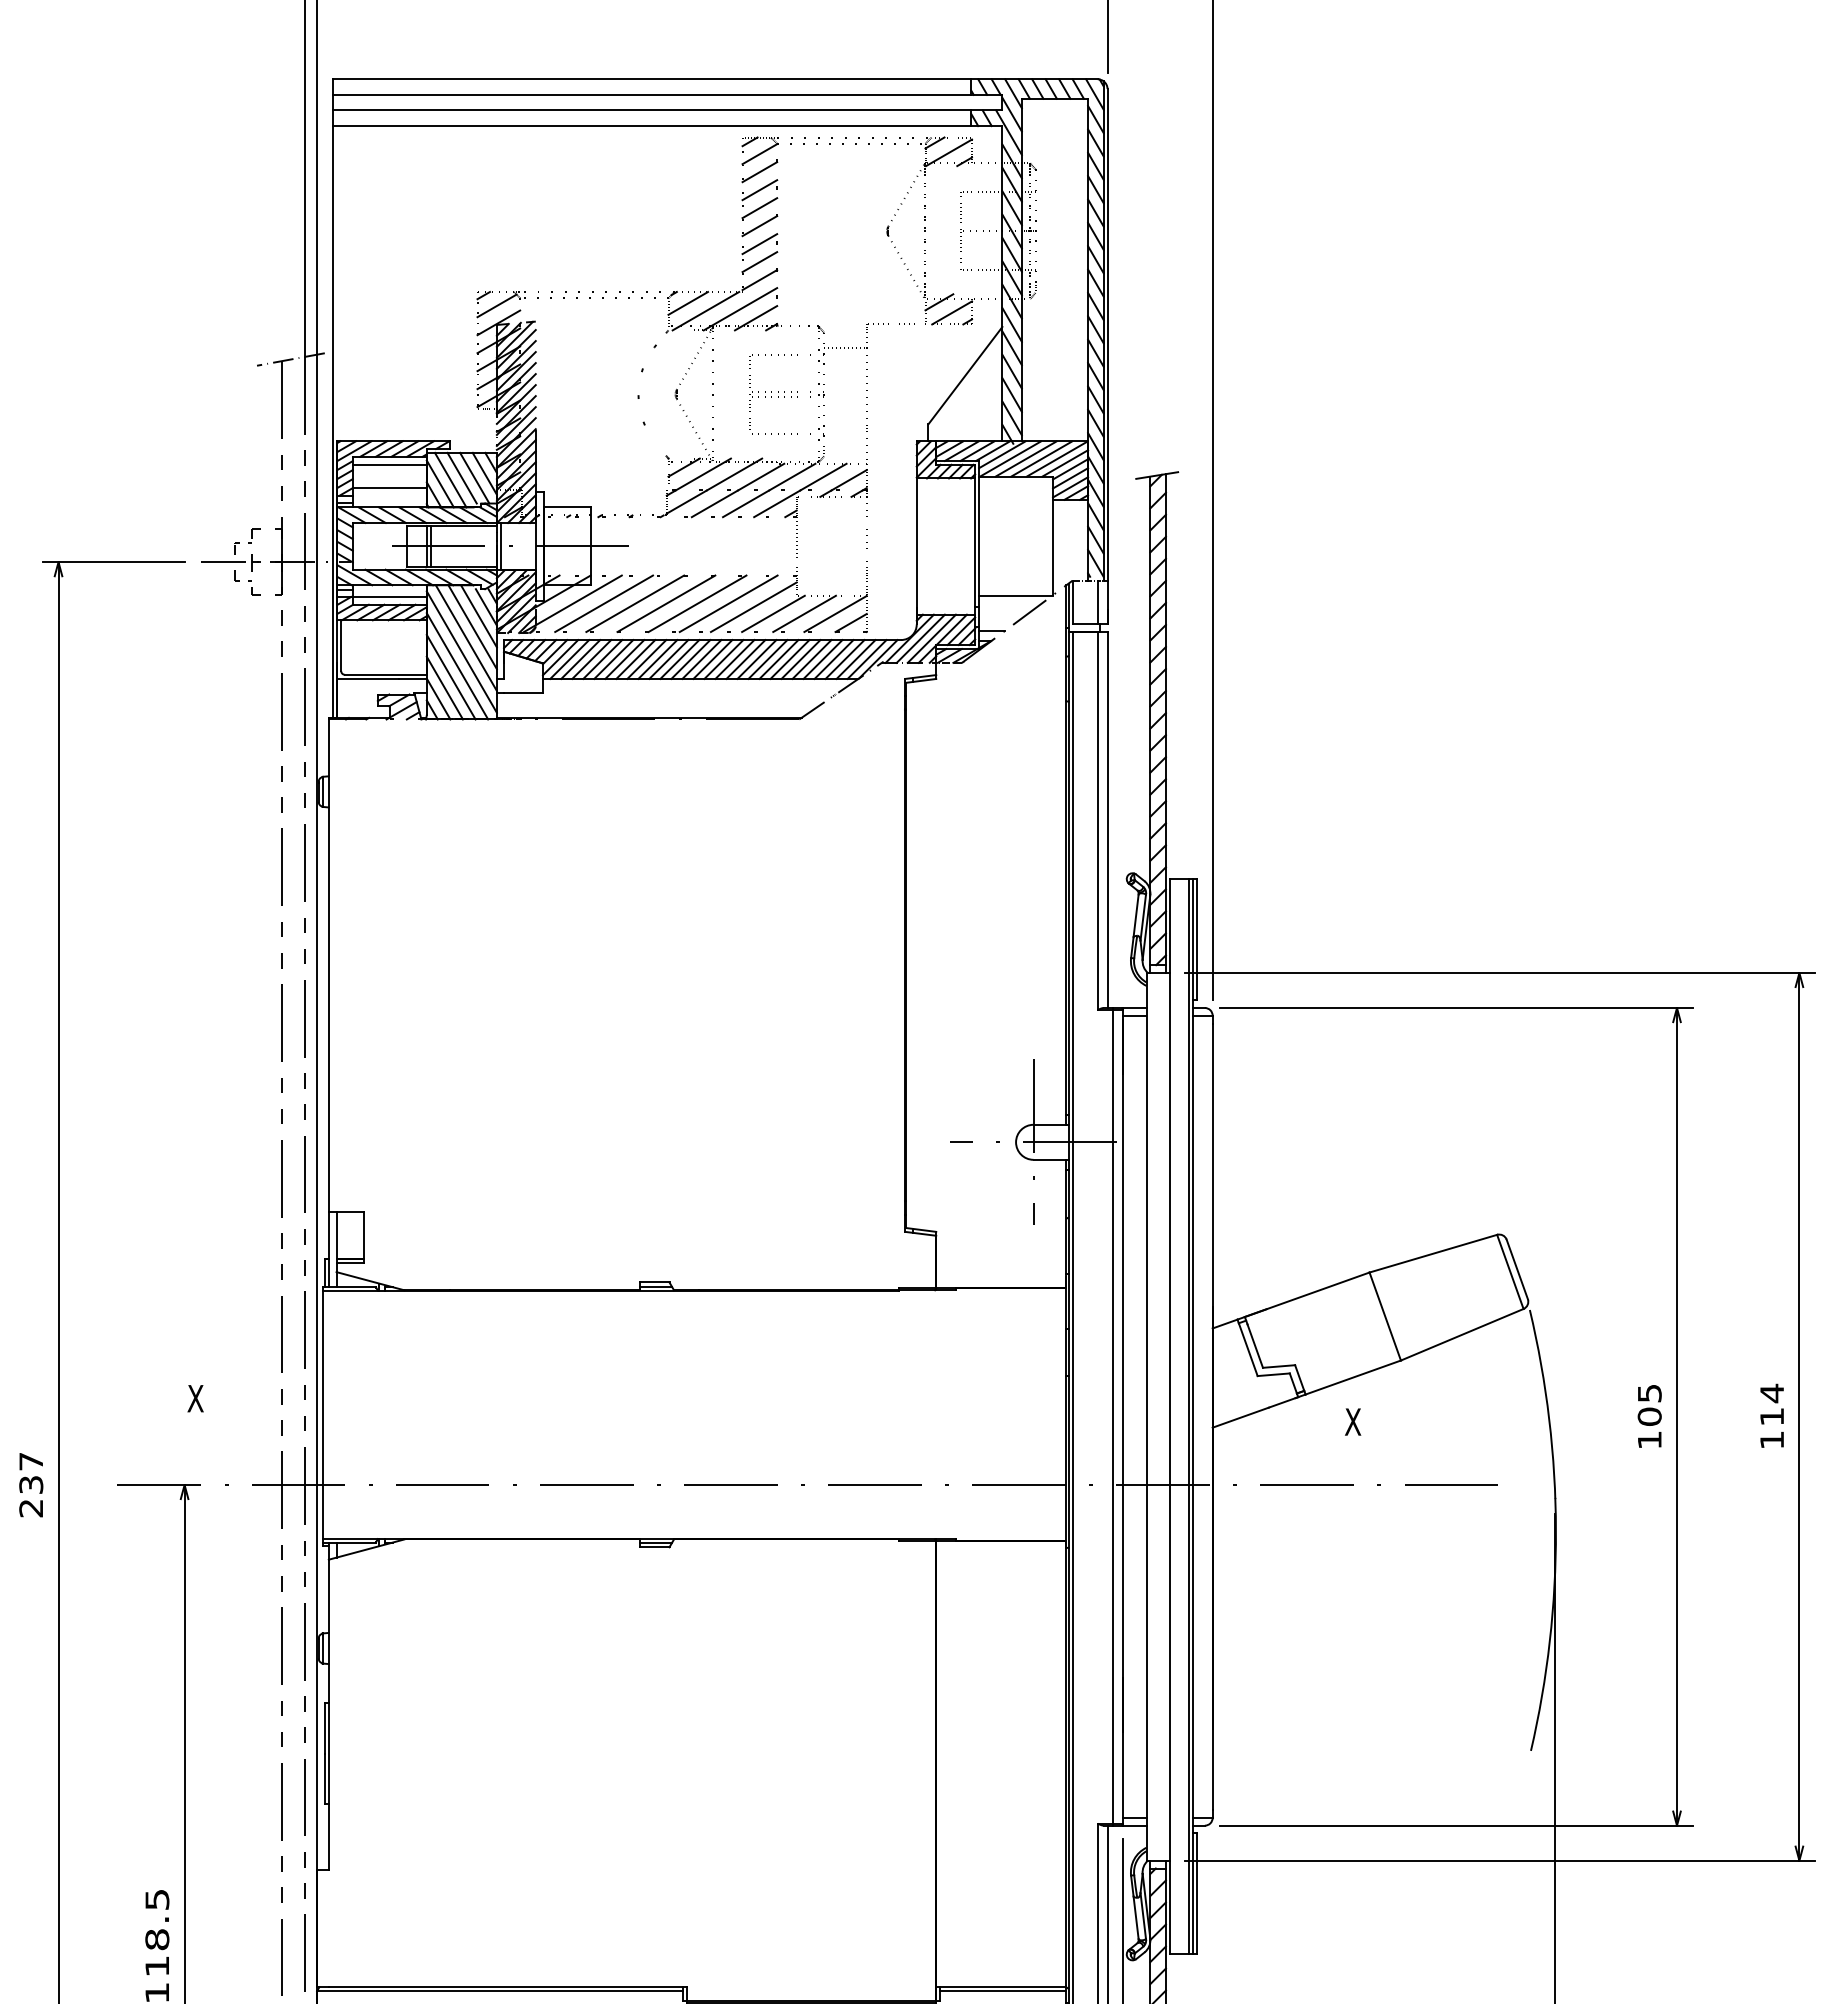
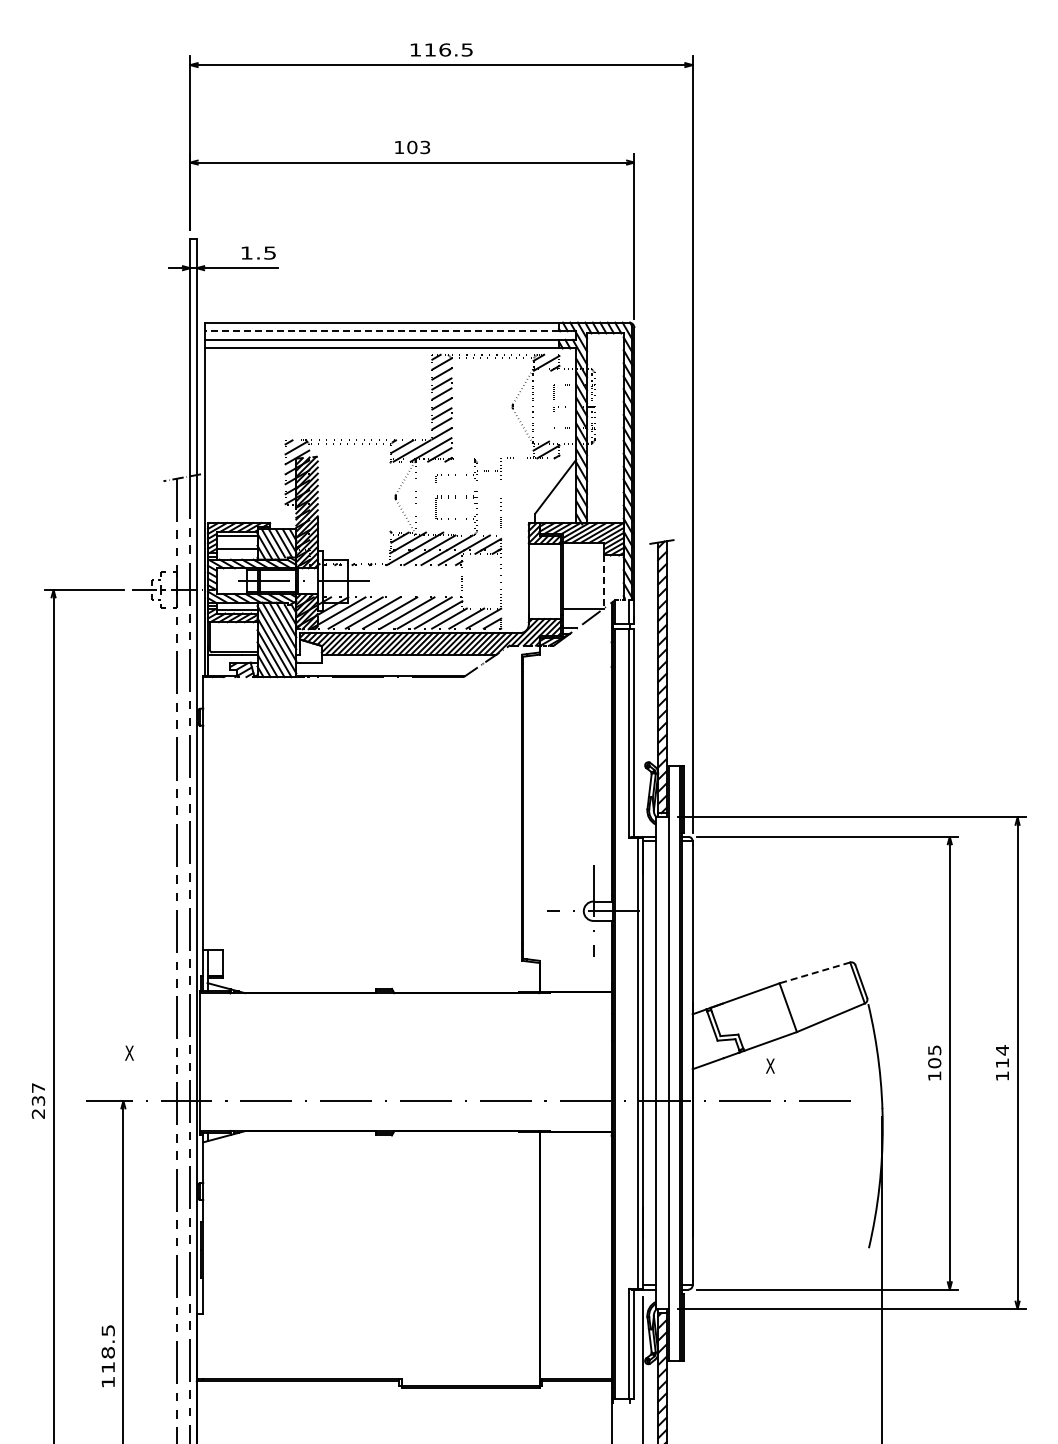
line: (652, 95) -> (382, 331), solid -> dashed
arc: (639, 395) -> (375, 497), removed
line: (1053, 548) -> (604, 582), solid -> dashed
line: (1432, 1252) -> (814, 972), solid -> dashed

